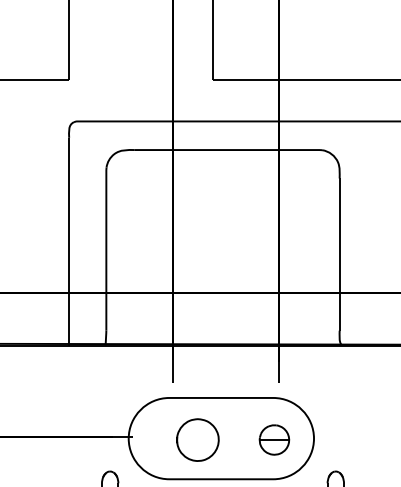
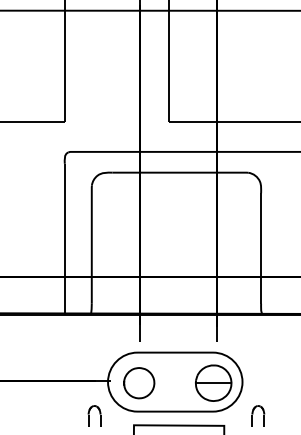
part: (274, 439) -> (213, 382), size x1.67
curve: (214, 448) -> (151, 389), moved

